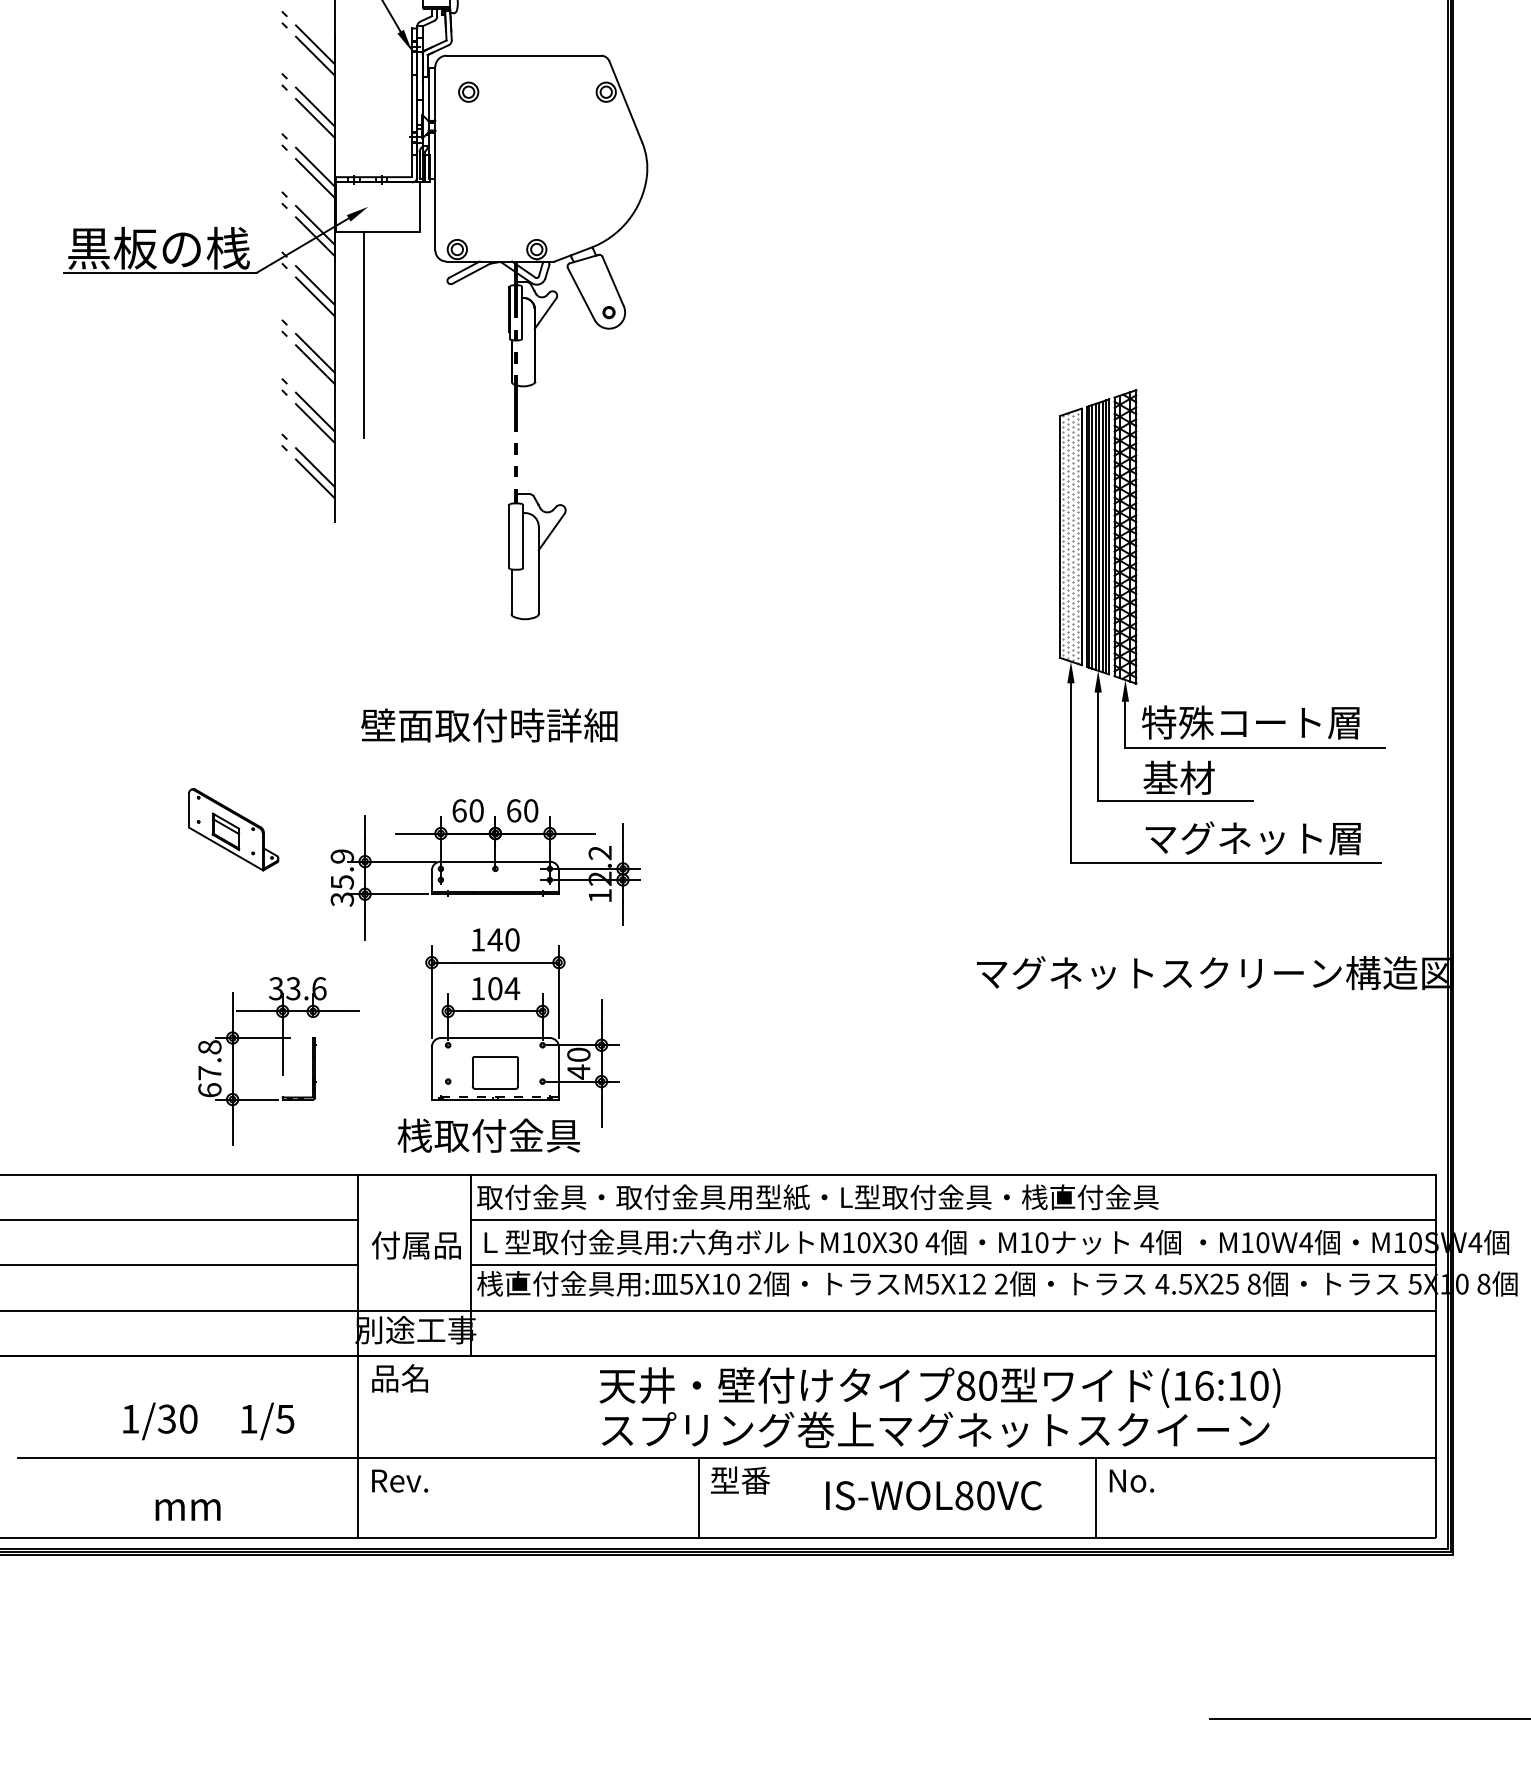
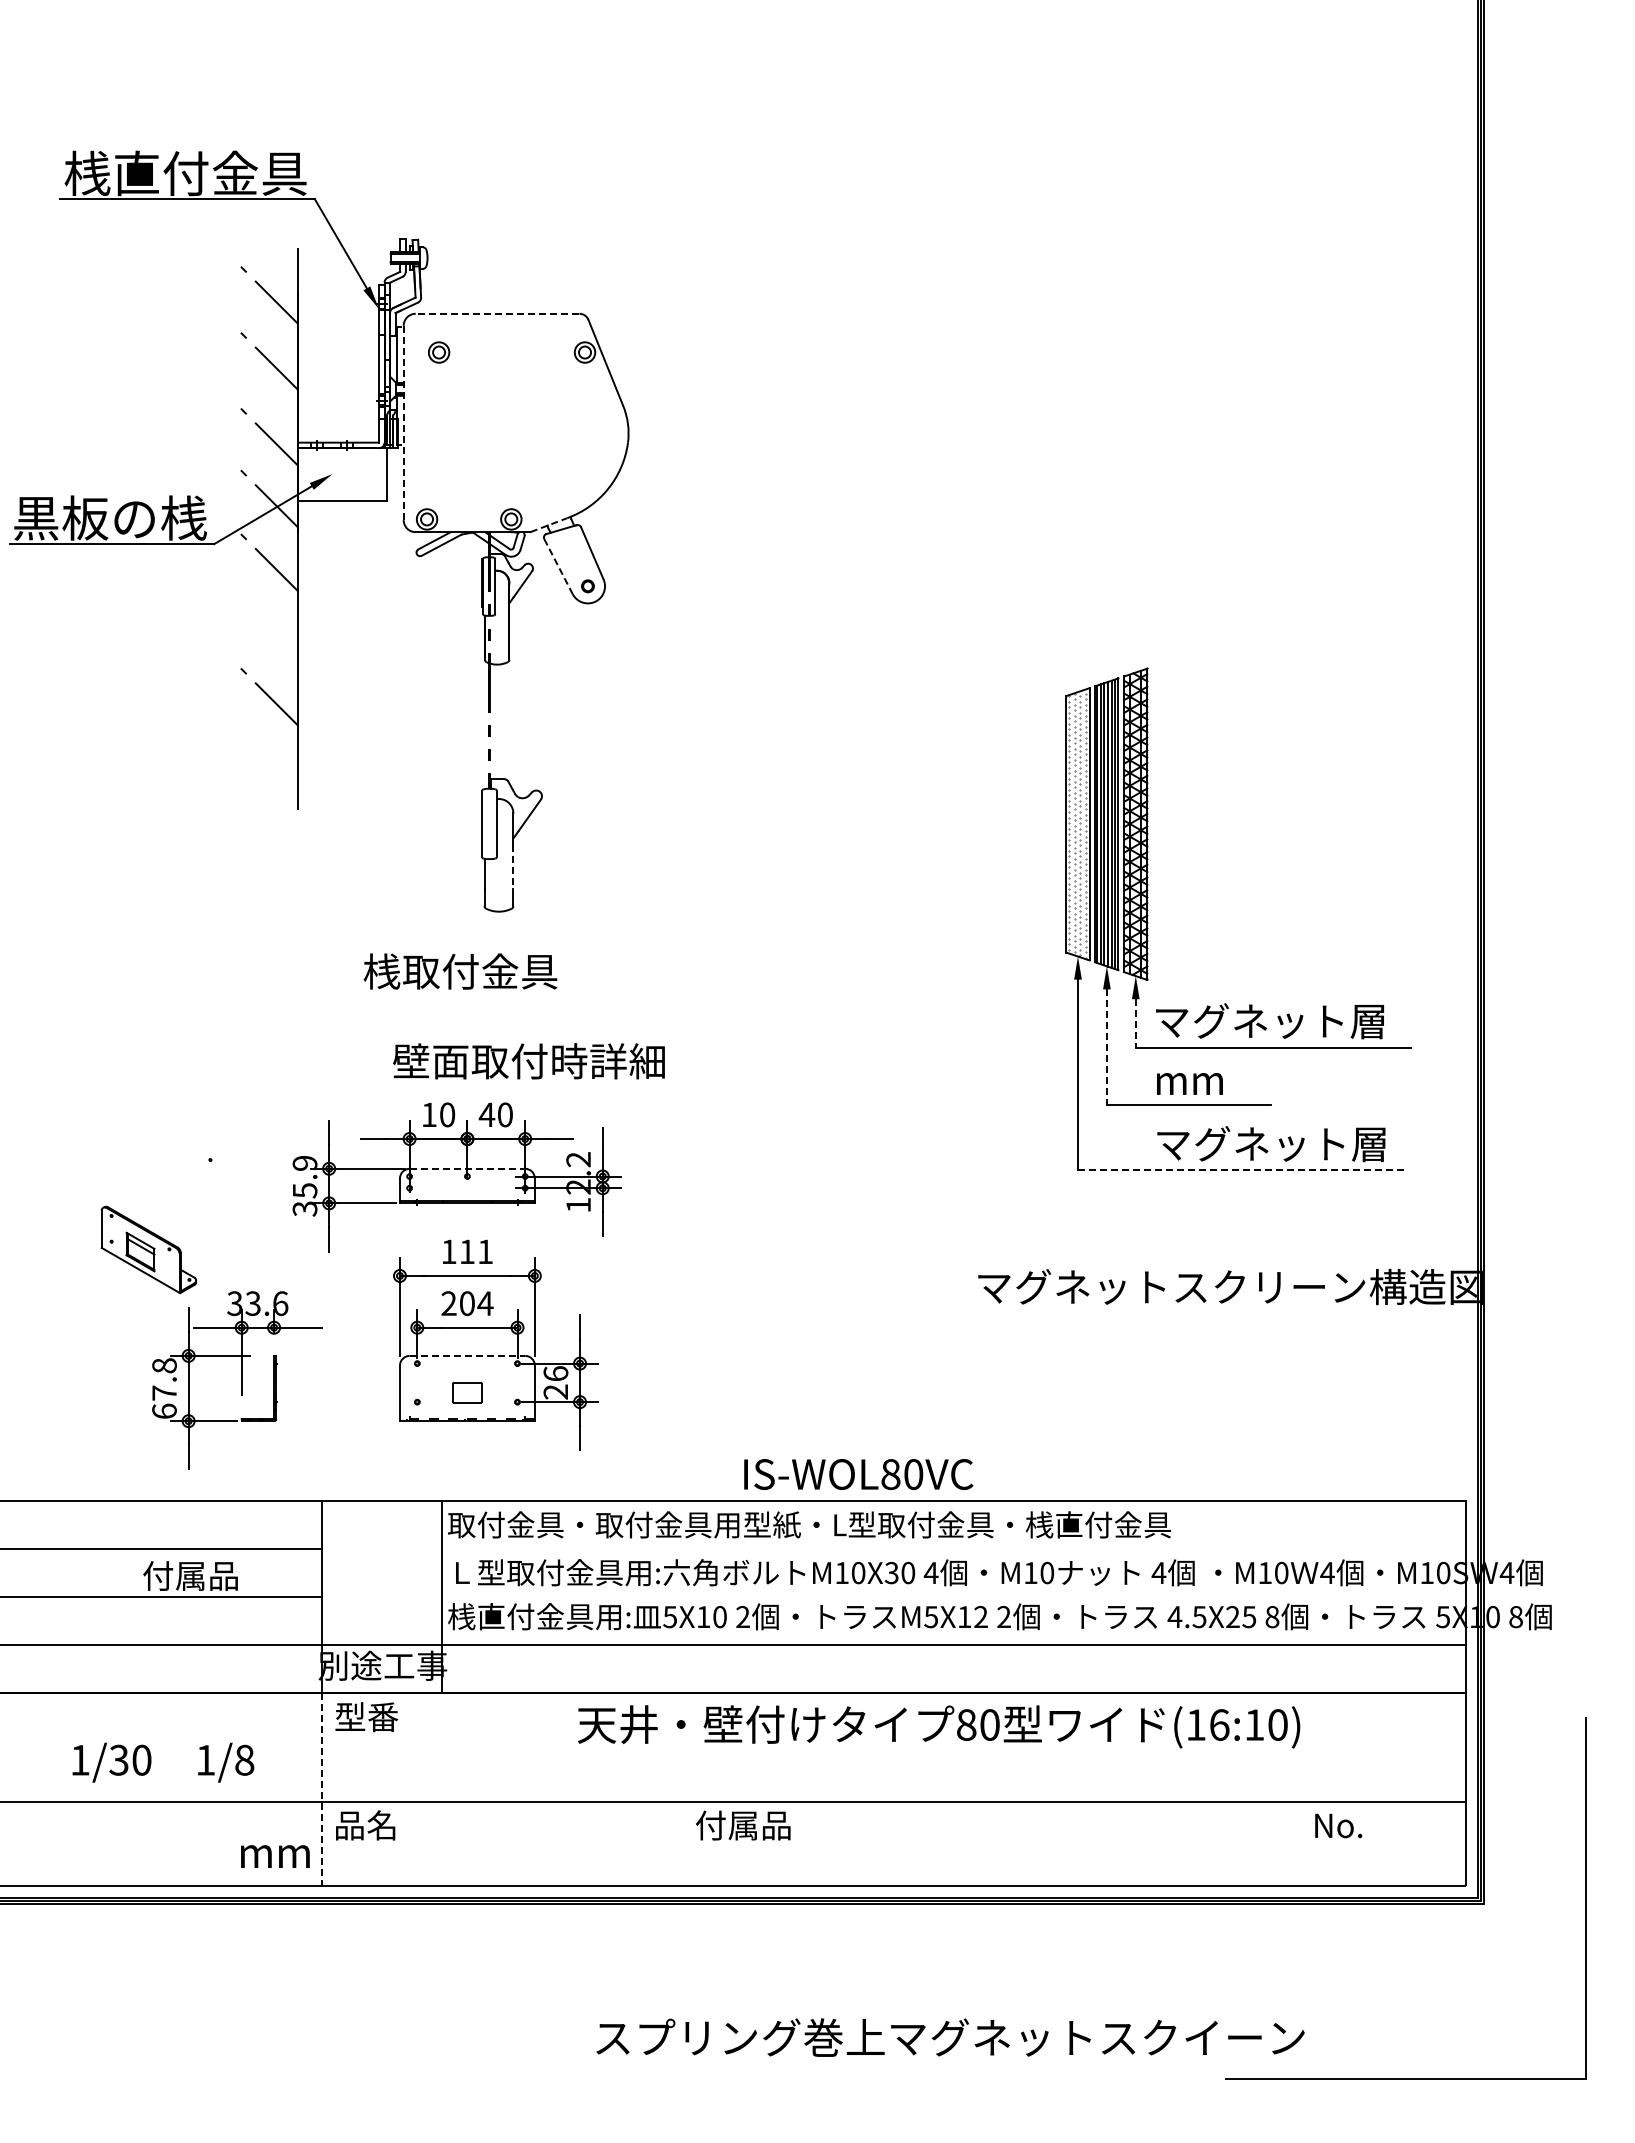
line: (307, 48) -> (268, 306), removed
line: (523, 55) -> (497, 313), solid -> dashed
line: (307, 111) -> (268, 372), removed
line: (435, 159) -> (403, 423), solid -> dashed
line: (307, 160) -> (268, 424), removed
line: (307, 218) -> (268, 486), removed
line: (572, 255) -> (549, 525), solid -> dashed
line: (307, 278) -> (268, 550), removed
line: (581, 293) -> (558, 566), solid -> dashed
line: (363, 334) -> (327, 609), removed
line: (307, 346) -> (268, 622), removed
line: (307, 358) -> (268, 634), removed
line: (307, 405) -> (268, 684), removed
line: (307, 460) -> (268, 743), removed
line: (307, 472) -> (268, 755), removed
line: (538, 577) -> (513, 867), solid -> dashed
text: (1213, 722) -> (1229, 1021), 特殊コート層 -> マグネット層
text: (488, 725) -> (528, 1061), moved
line: (1125, 725) -> (1135, 1024), solid -> dashed
line: (1097, 747) -> (1106, 1047), solid -> dashed
text: (1178, 777) -> (1192, 1079), 基材 -> mm
text: (459, 810) -> (429, 1114), 60 -> 10
text: (513, 810) -> (486, 1114), 60 -> 40
part: (233, 829) -> (148, 1249), moved
line: (495, 861) -> (467, 1168), solid -> dashed
line: (1226, 862) -> (1242, 1169), solid -> dashed
text: (503, 939) -> (476, 1251), 140 -> 111
text: (477, 988) -> (448, 1303), 104 -> 204
line: (495, 1037) -> (467, 1355), solid -> dashed
text: (578, 1064) -> (555, 1383), 40 -> 26
part: (495, 1072) -> (467, 1392), size x0.6
text: (488, 1135) -> (460, 971), moved
line: (953, 1219) -> (953, 1548), removed
text: (416, 1244) -> (190, 1575), moved
line: (953, 1265) -> (953, 1597), removed
text: (400, 1378) -> (366, 1717), 品名 -> 型番
text: (285, 1418) -> (244, 1759), 1/5 -> 1/8
text: (935, 1429) -> (950, 2037), moved
line: (357, 1447) -> (321, 1790), solid -> dashed
text: (400, 1480) -> (366, 1825), Rev. -> 品名
text: (755, 1480) -> (743, 1825), 型番 -> 付属品
text: (1131, 1480) -> (1338, 1825), moved
text: (933, 1495) -> (858, 1474), moved
line: (699, 1497) -> (683, 1843), removed
line: (1095, 1497) -> (1104, 1843), removed
text: (188, 1509) -> (275, 1856), moved

